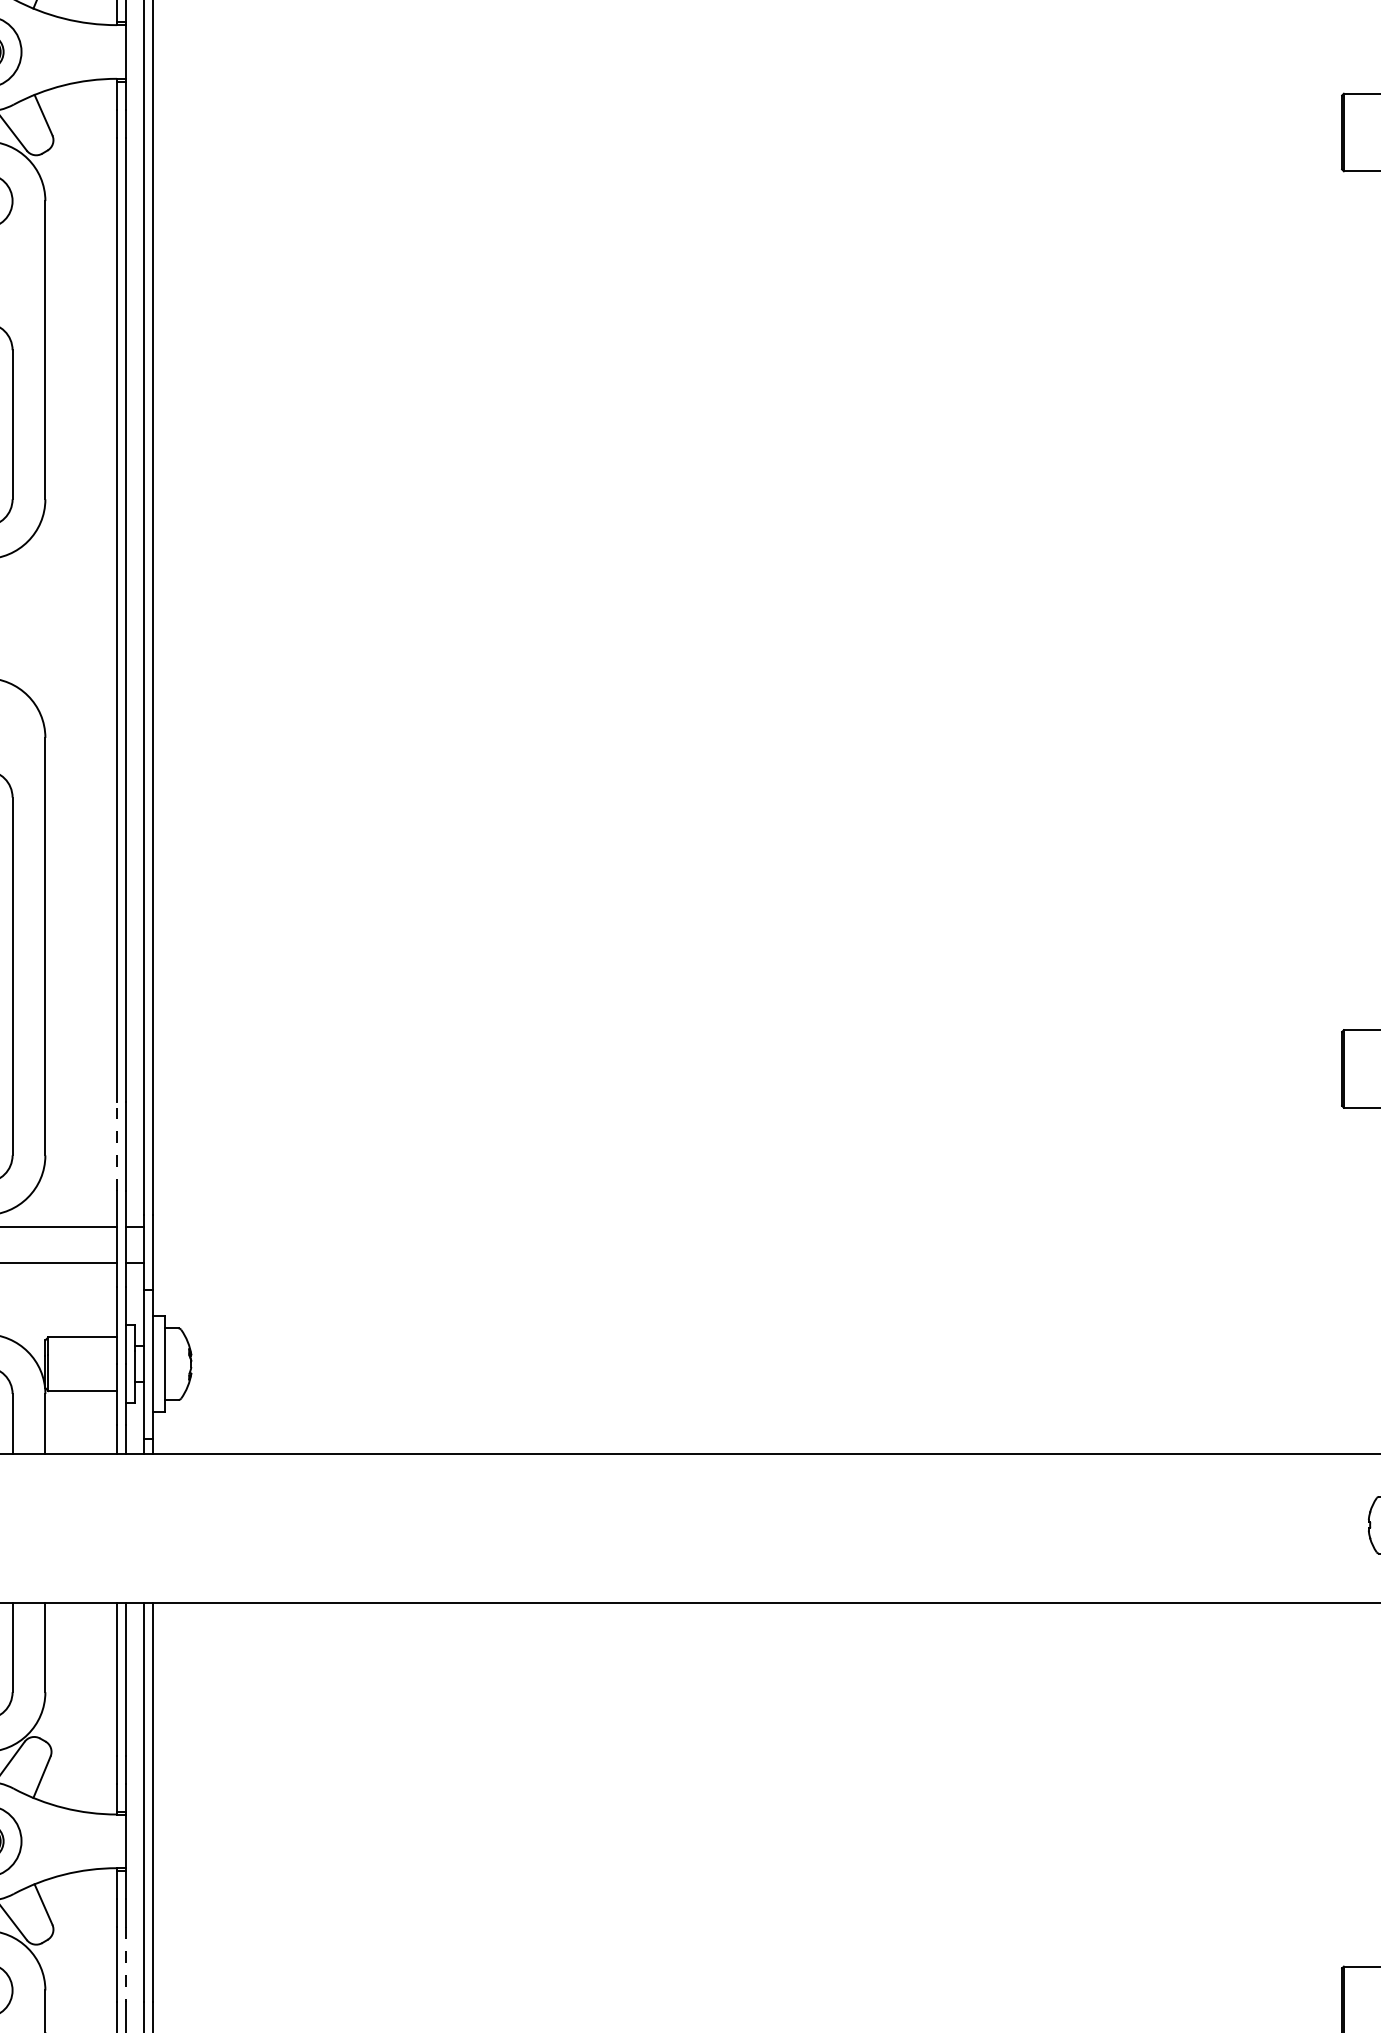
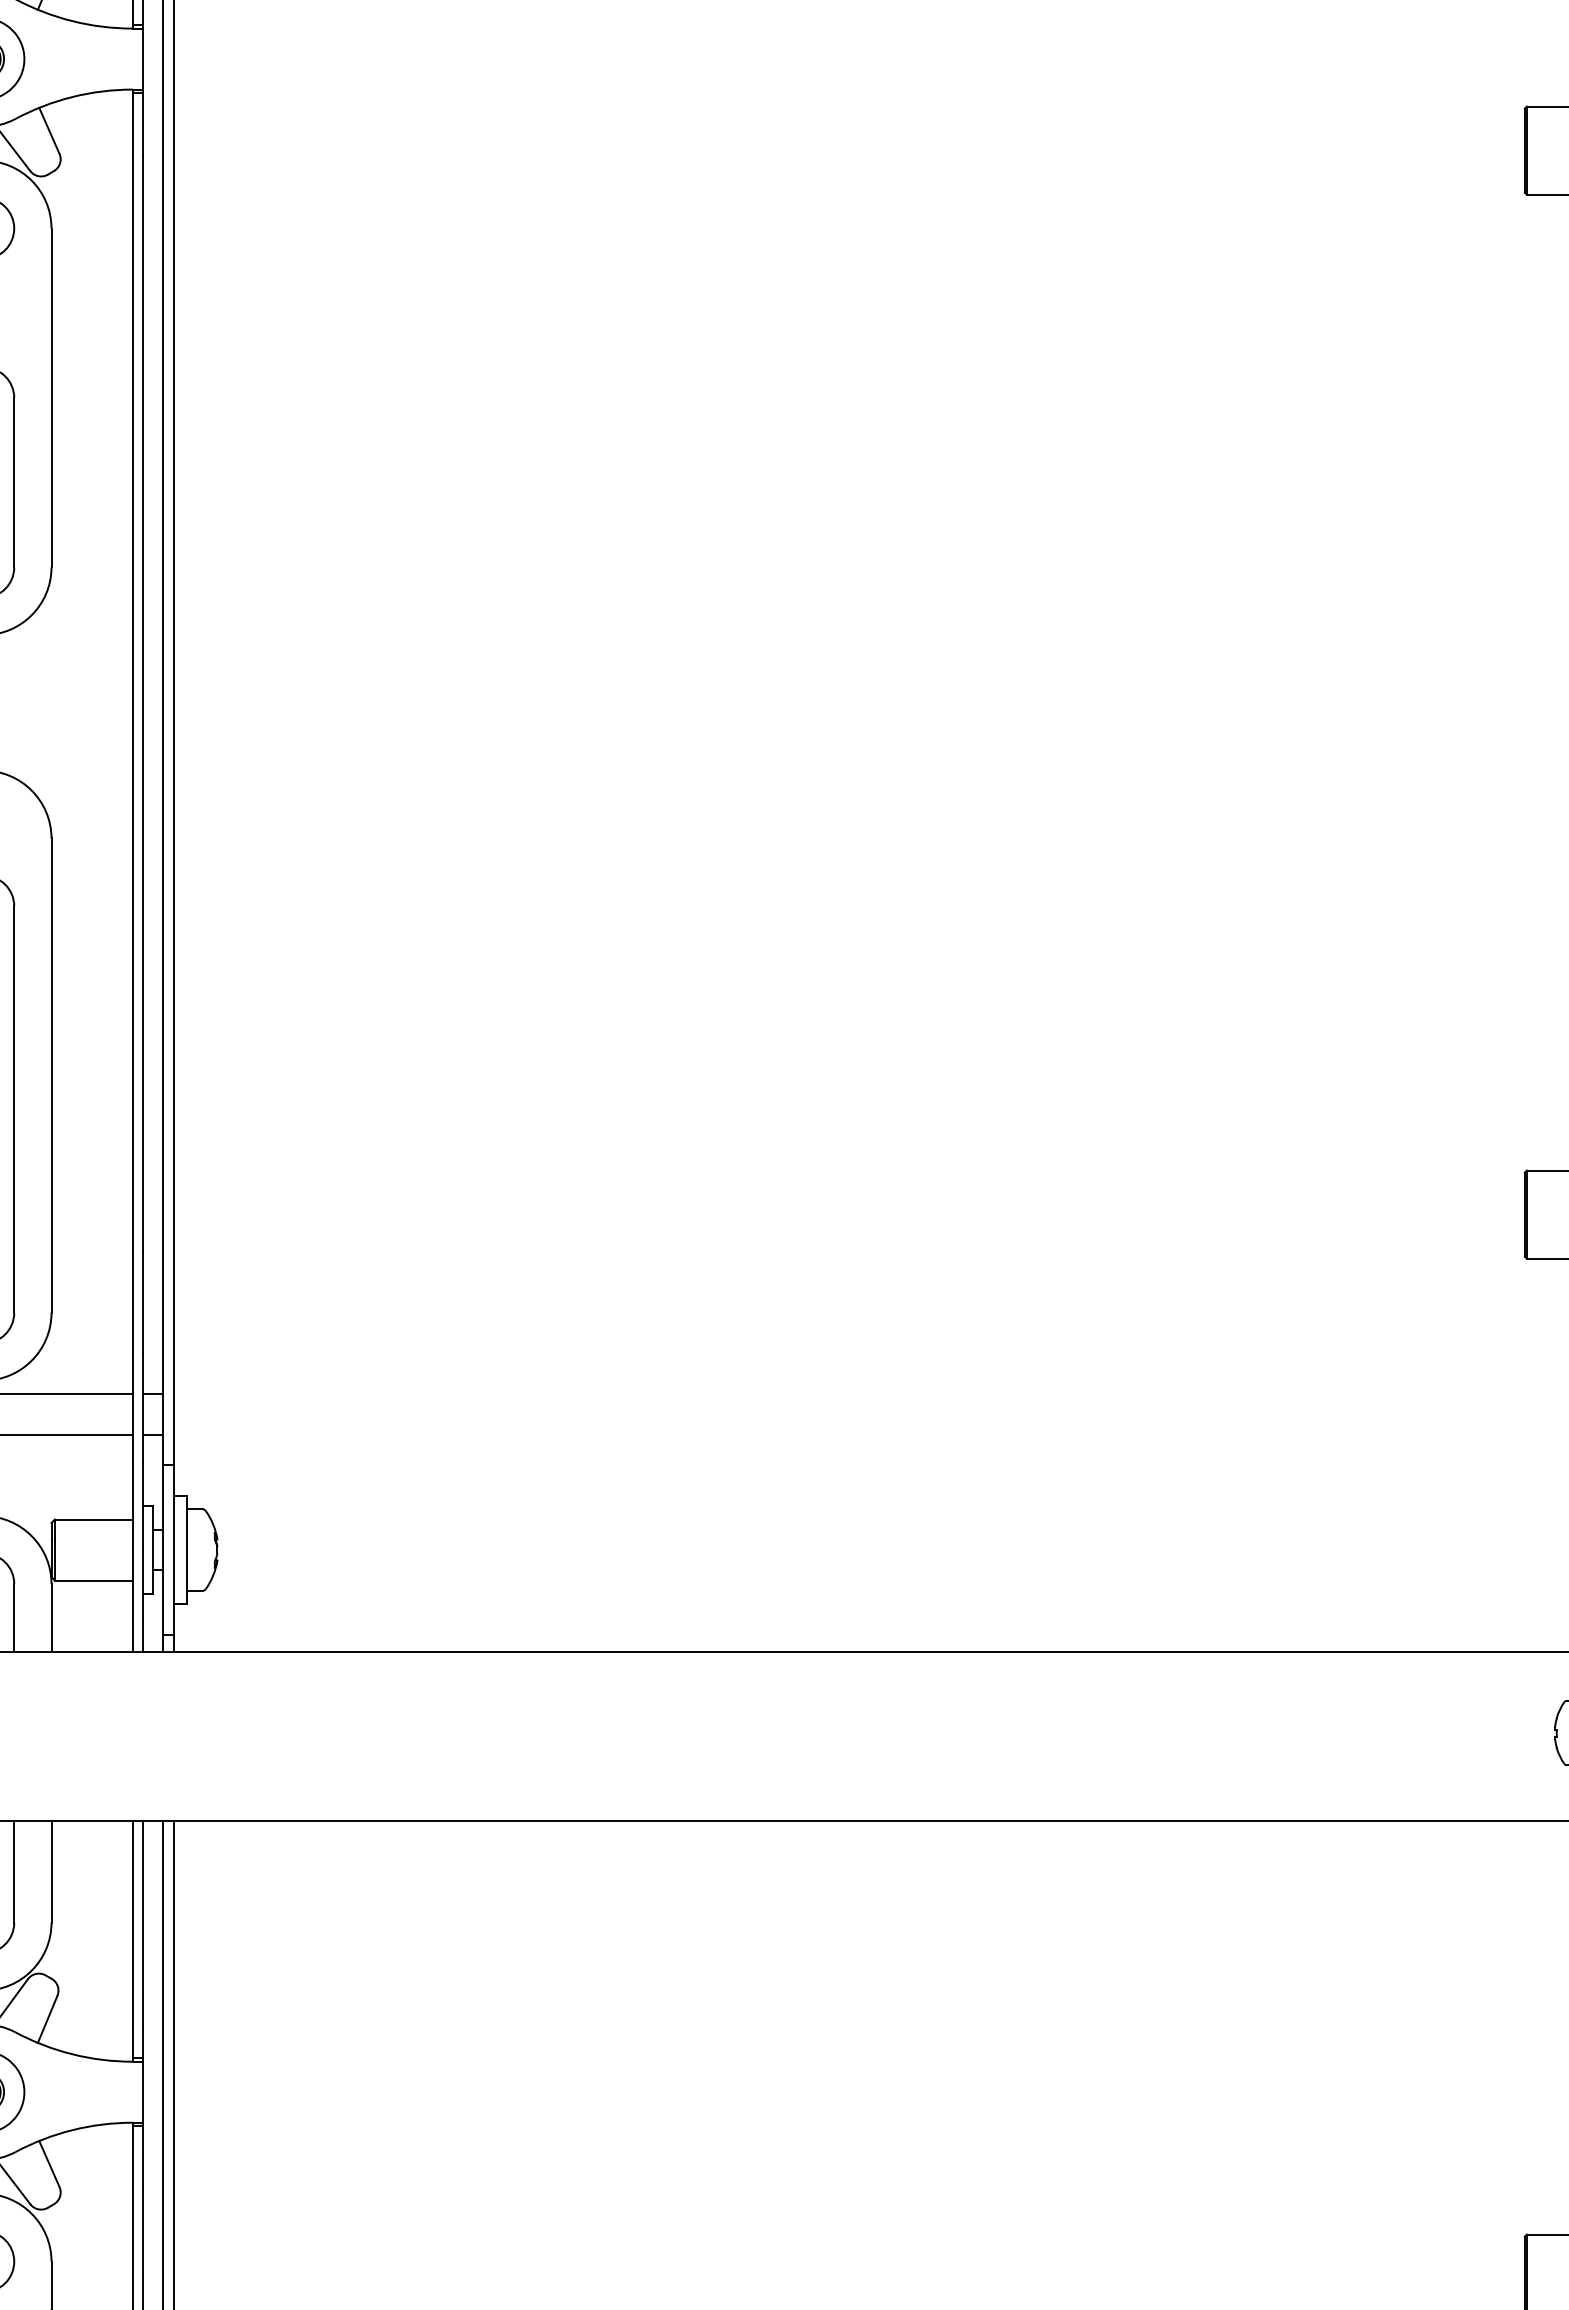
line: (116, 1146) -> (132, 1302), dashed -> solid
line: (126, 1964) -> (143, 2232), dashed -> solid

